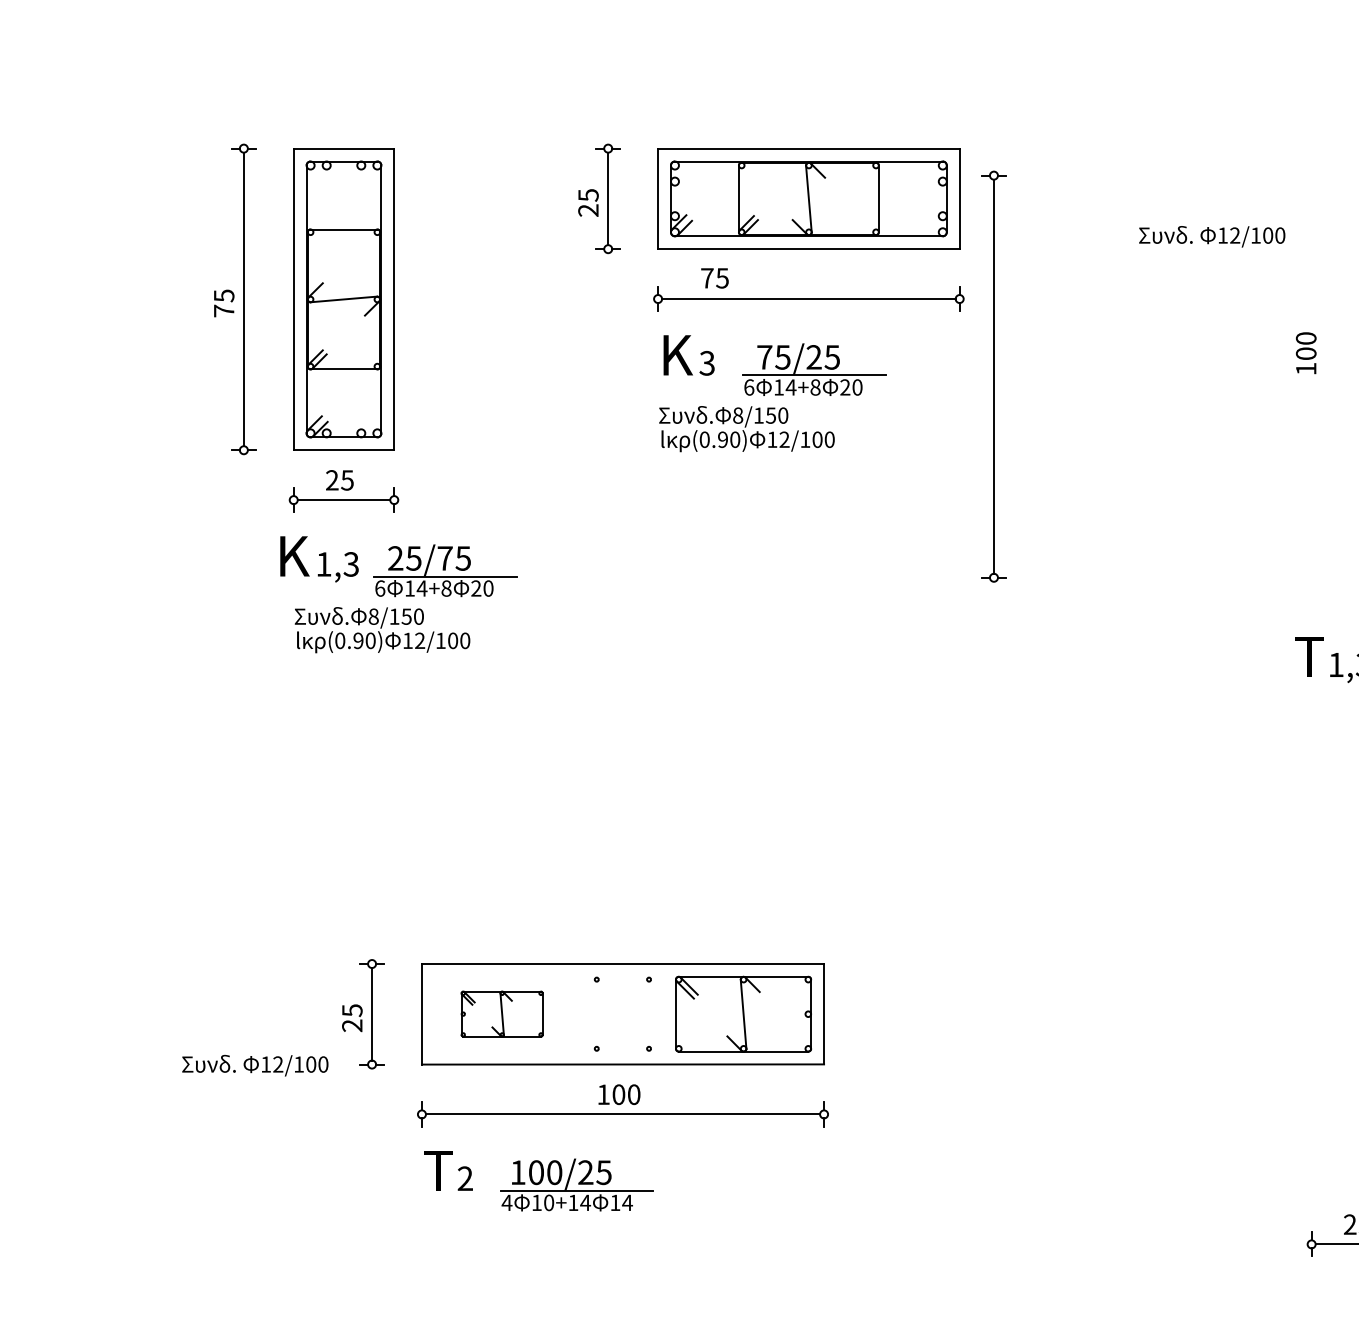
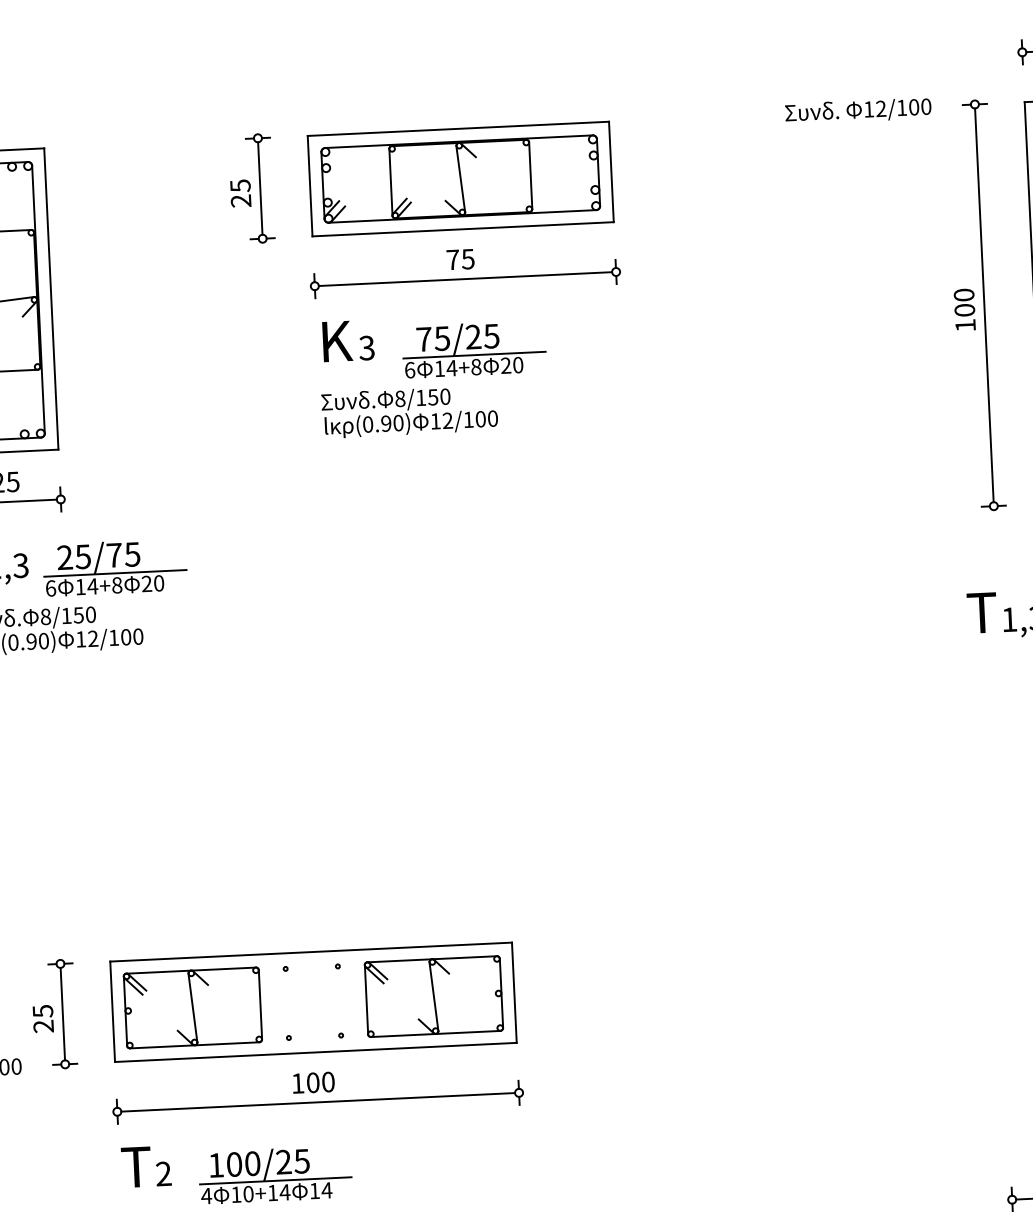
text: (1212, 236) -> (858, 110), moved
text: (714, 278) -> (460, 259), moved
part: (993, 376) -> (983, 305), moved
part: (501, 1013) -> (192, 1007), size x1.67

